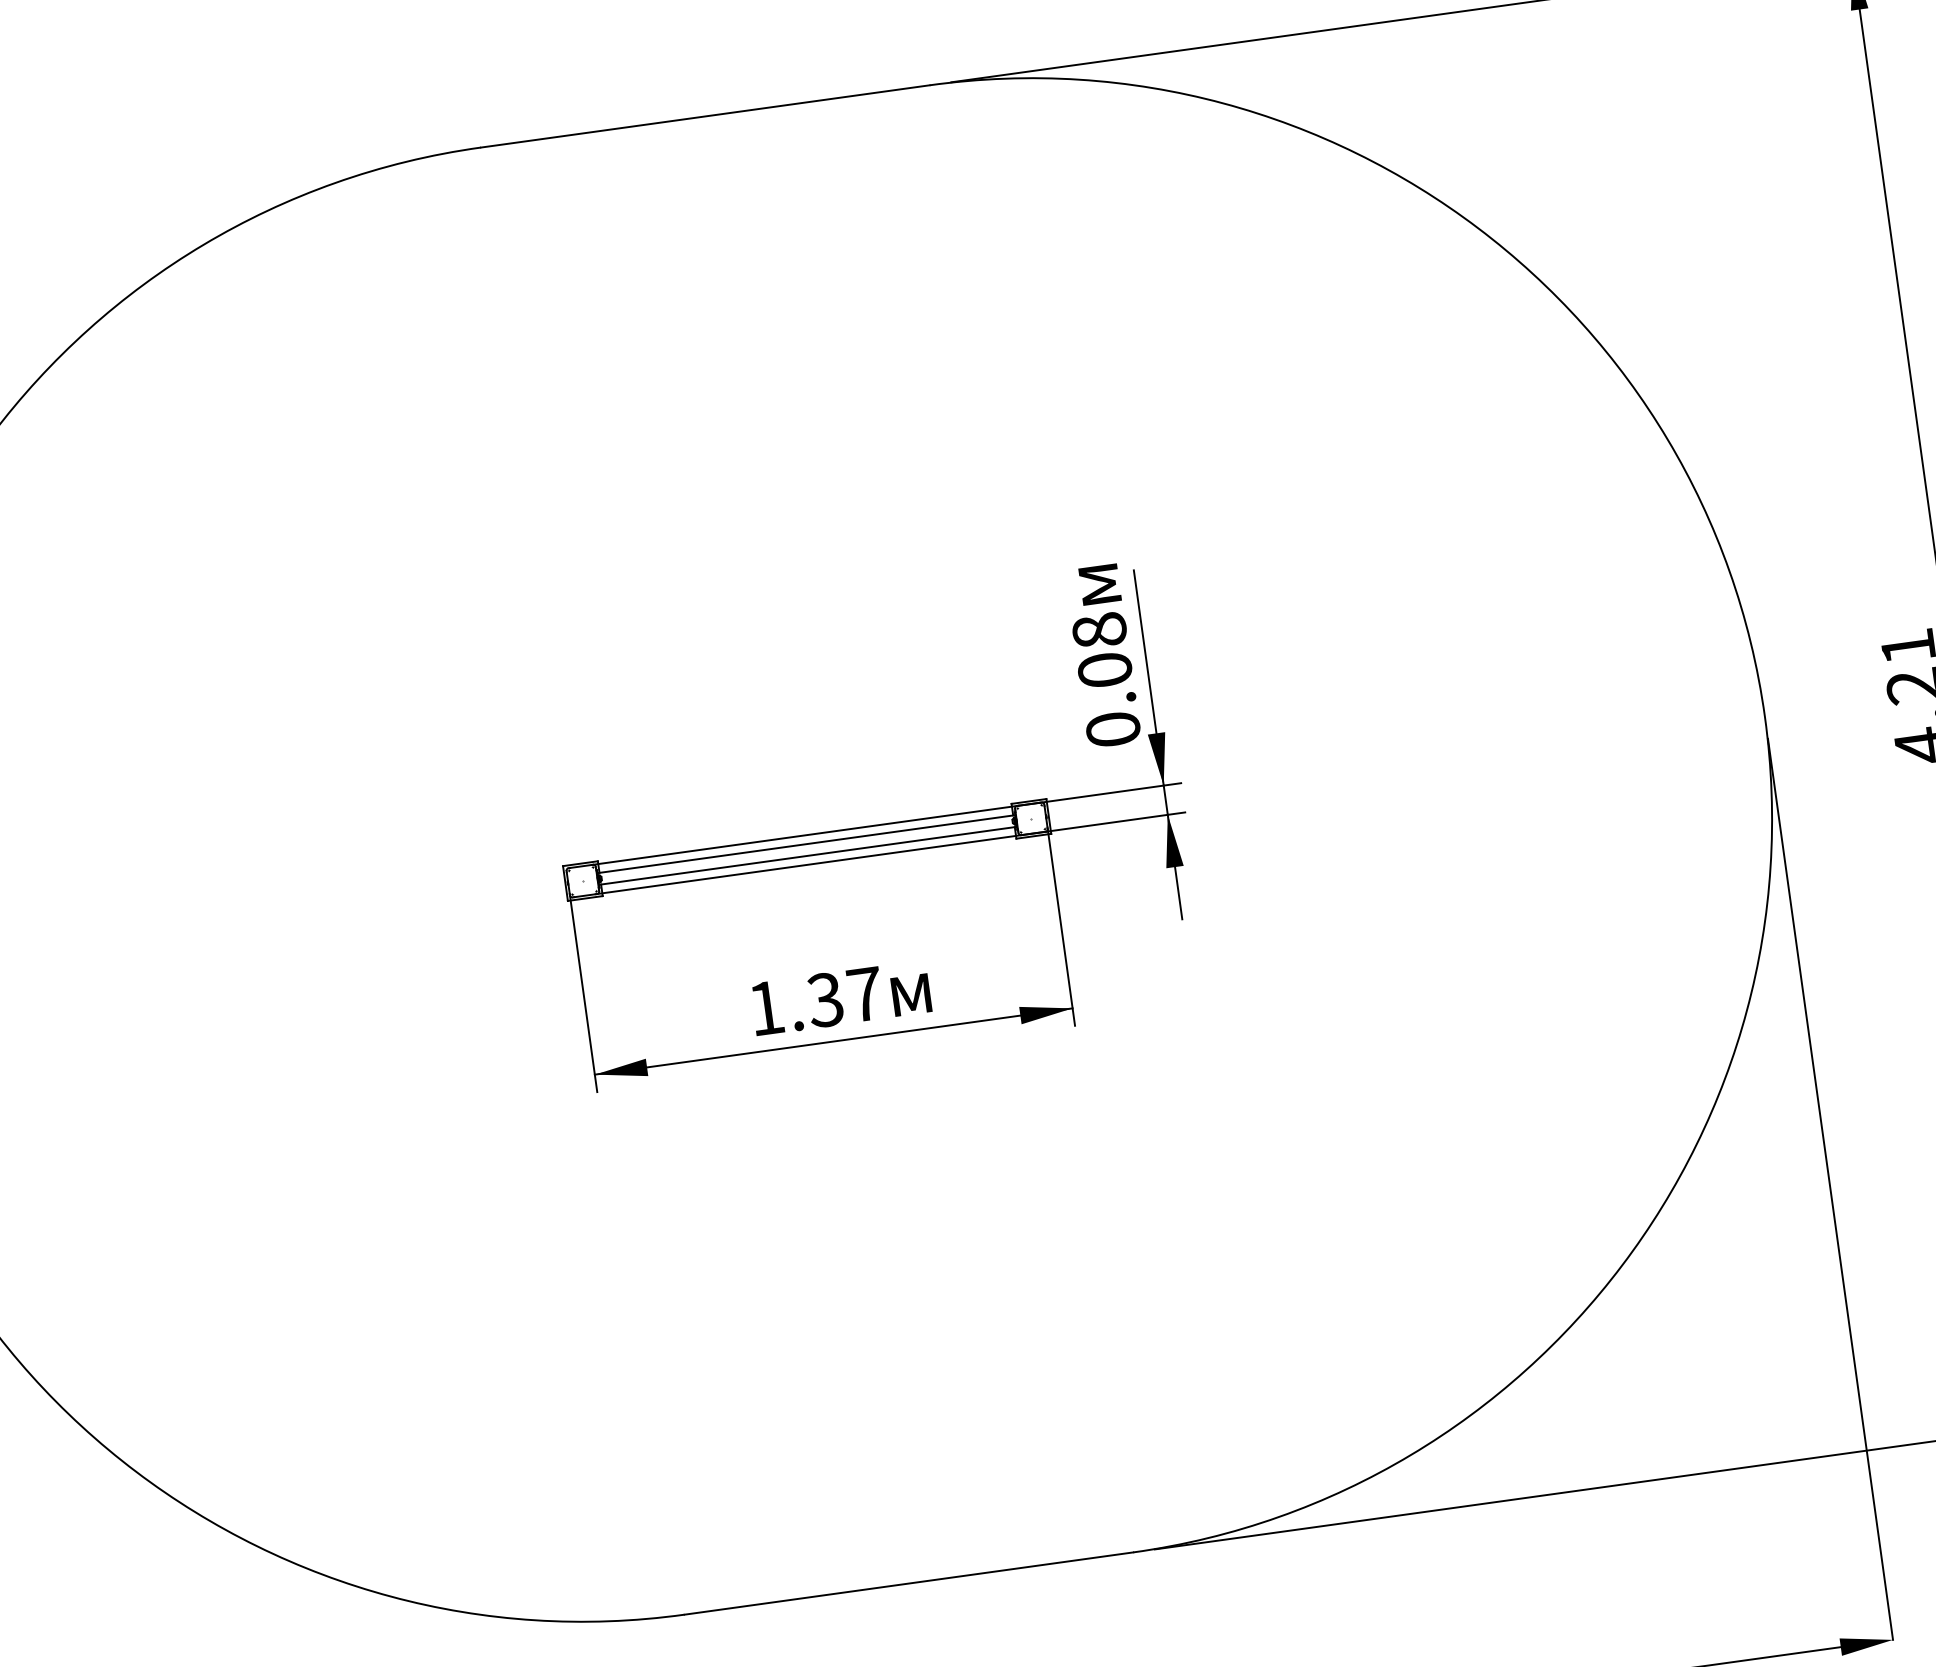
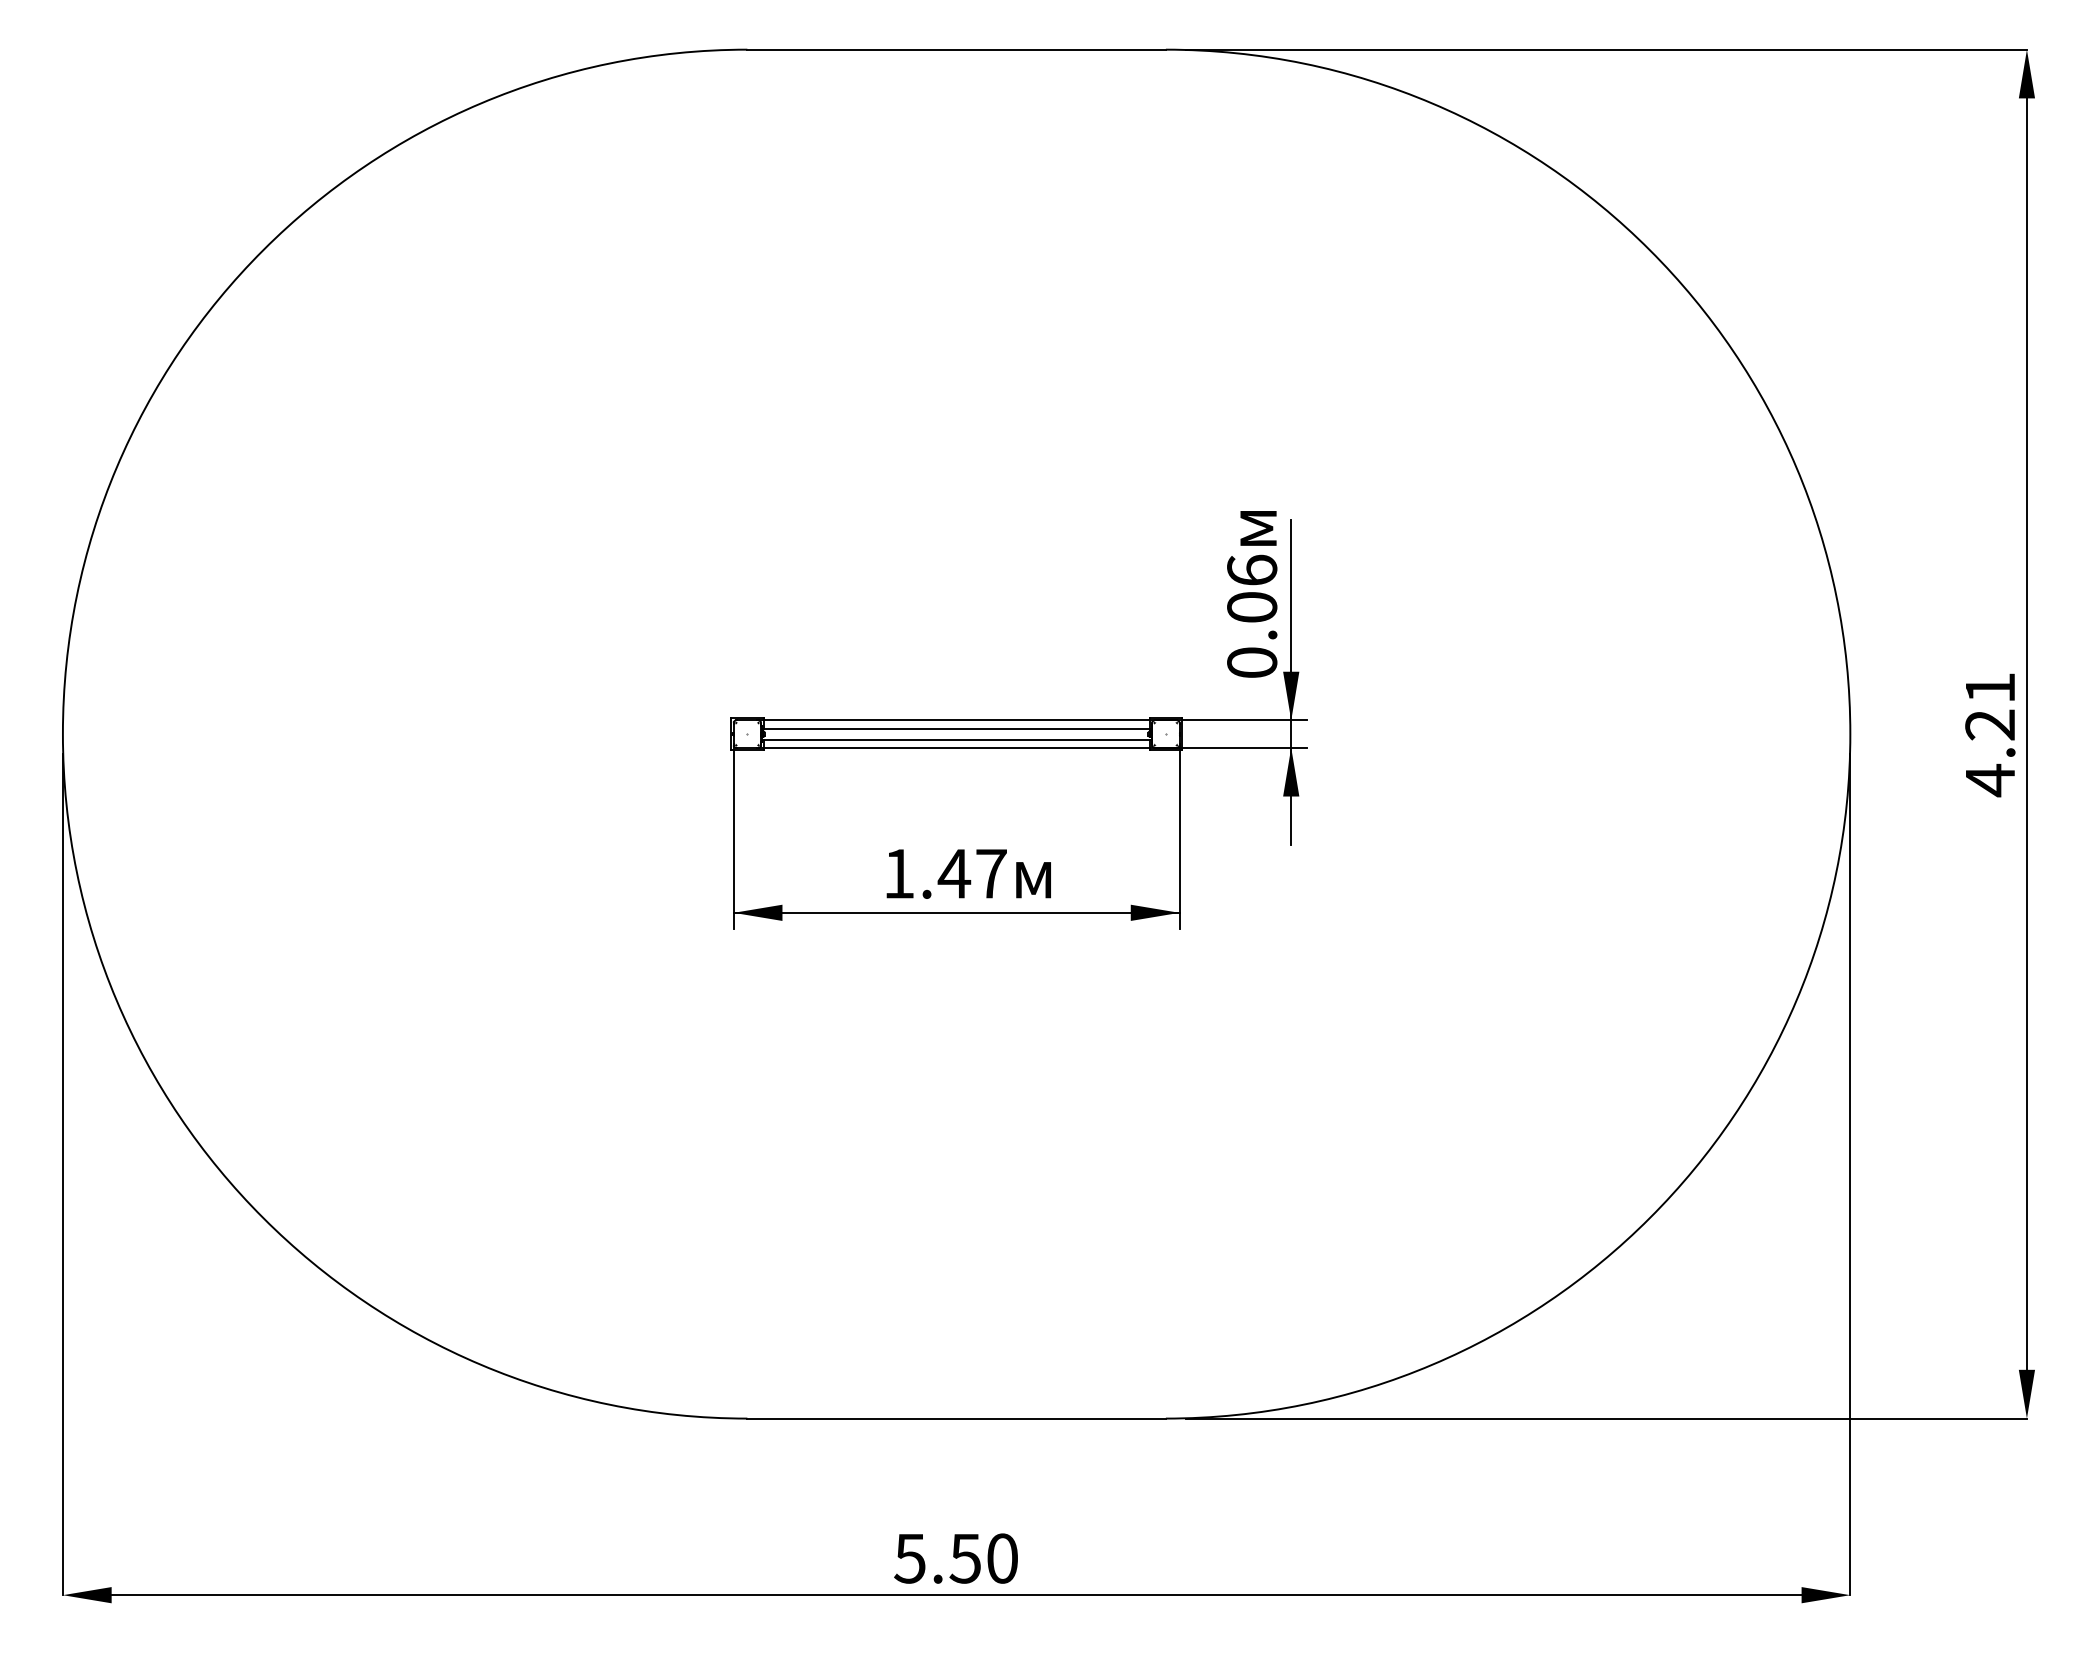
text: (1099, 629) -> (1252, 569), 0.08 -> 0.06
text: (825, 999) -> (954, 873), 1.37 -> 1.47

